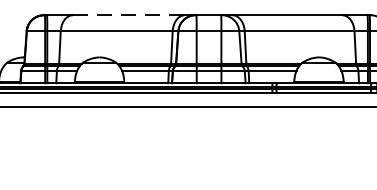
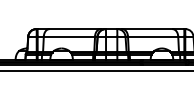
line: (127, 15) -> (74, 29), dashed -> solid

